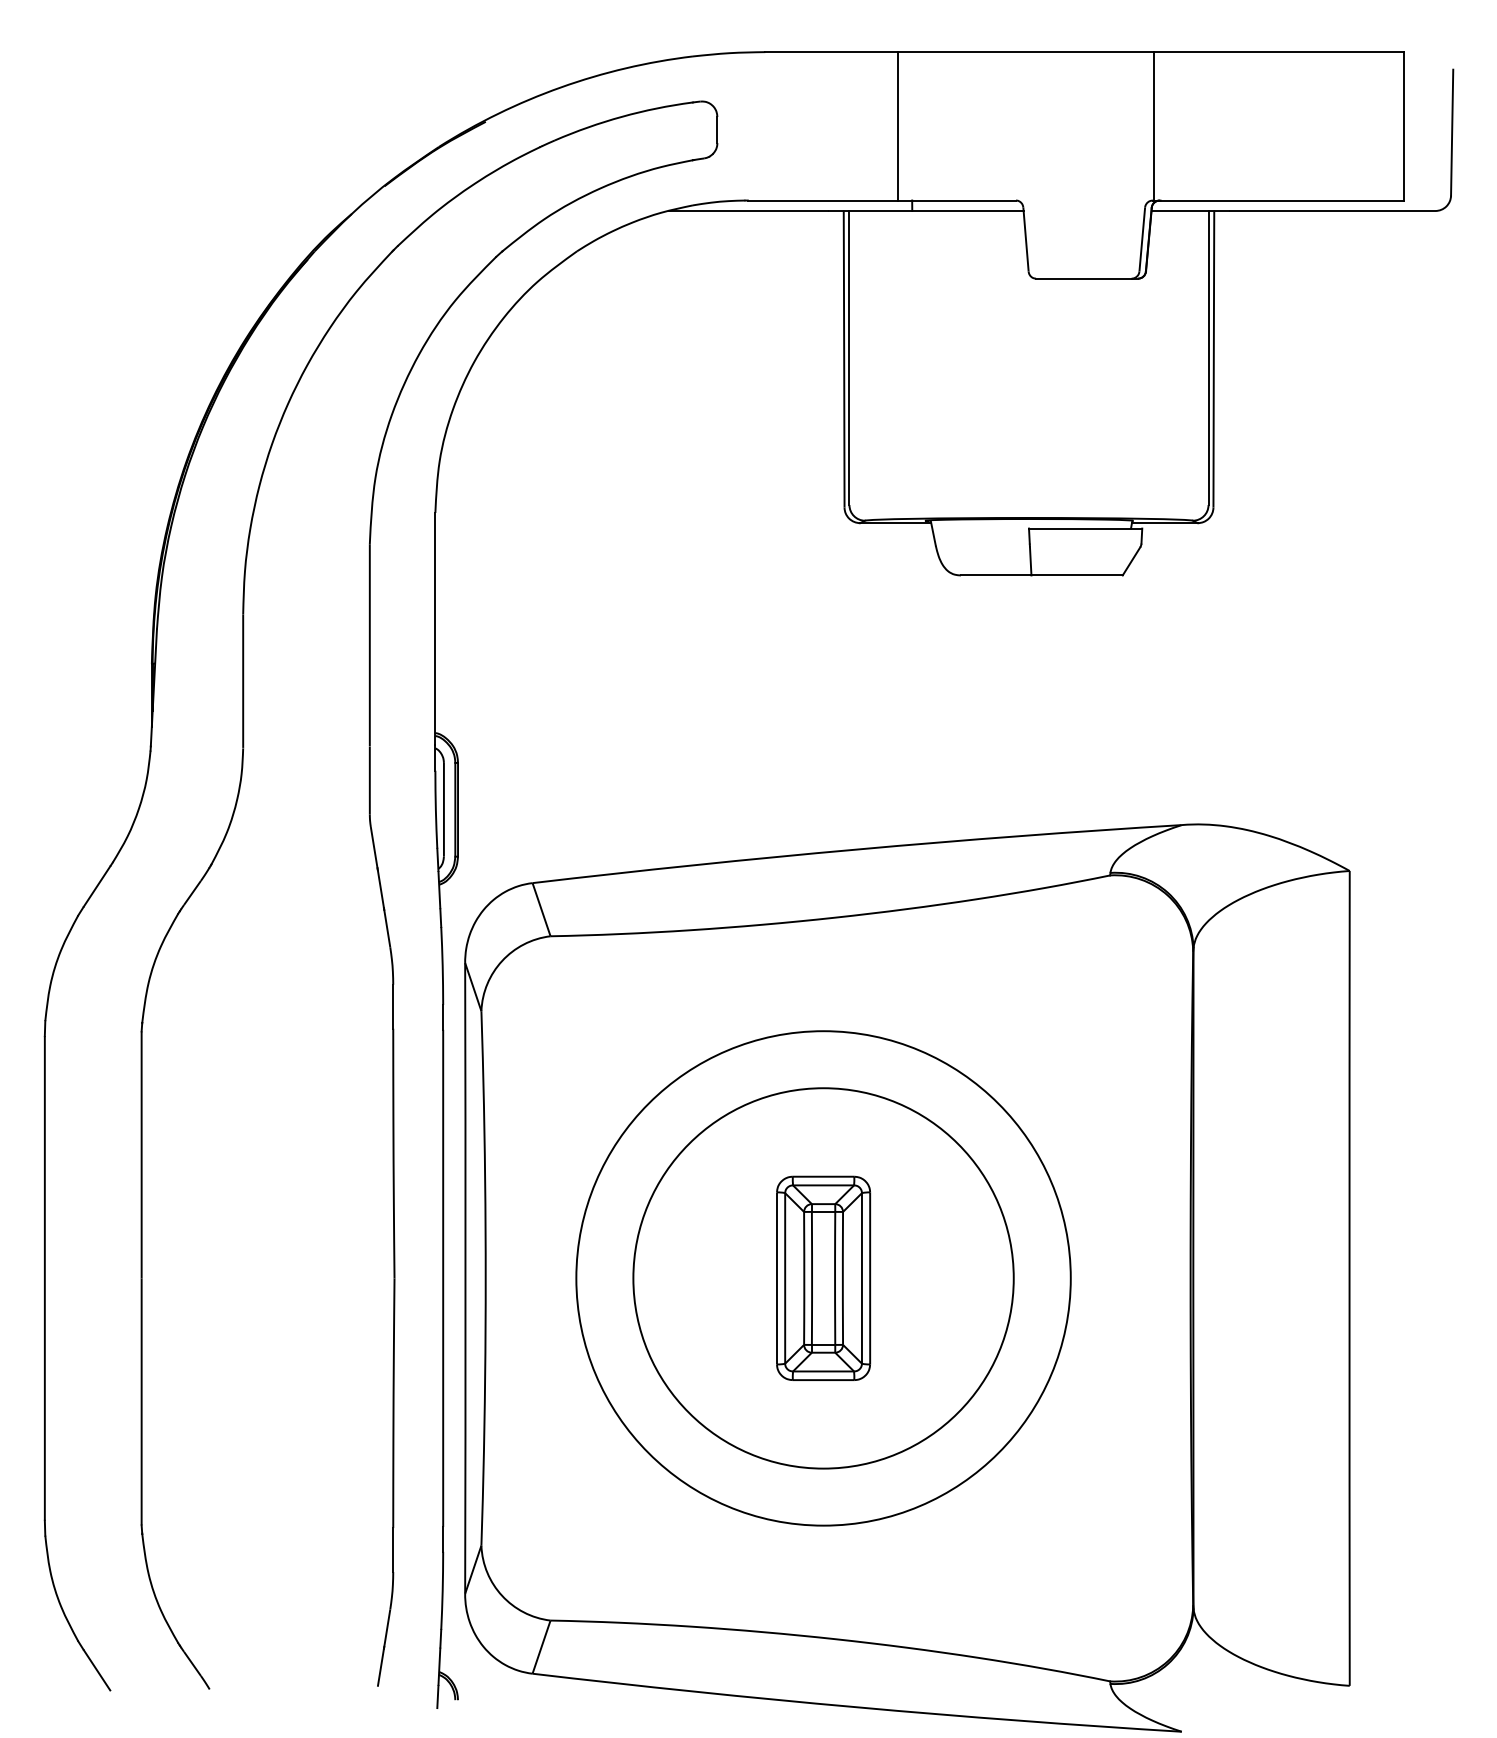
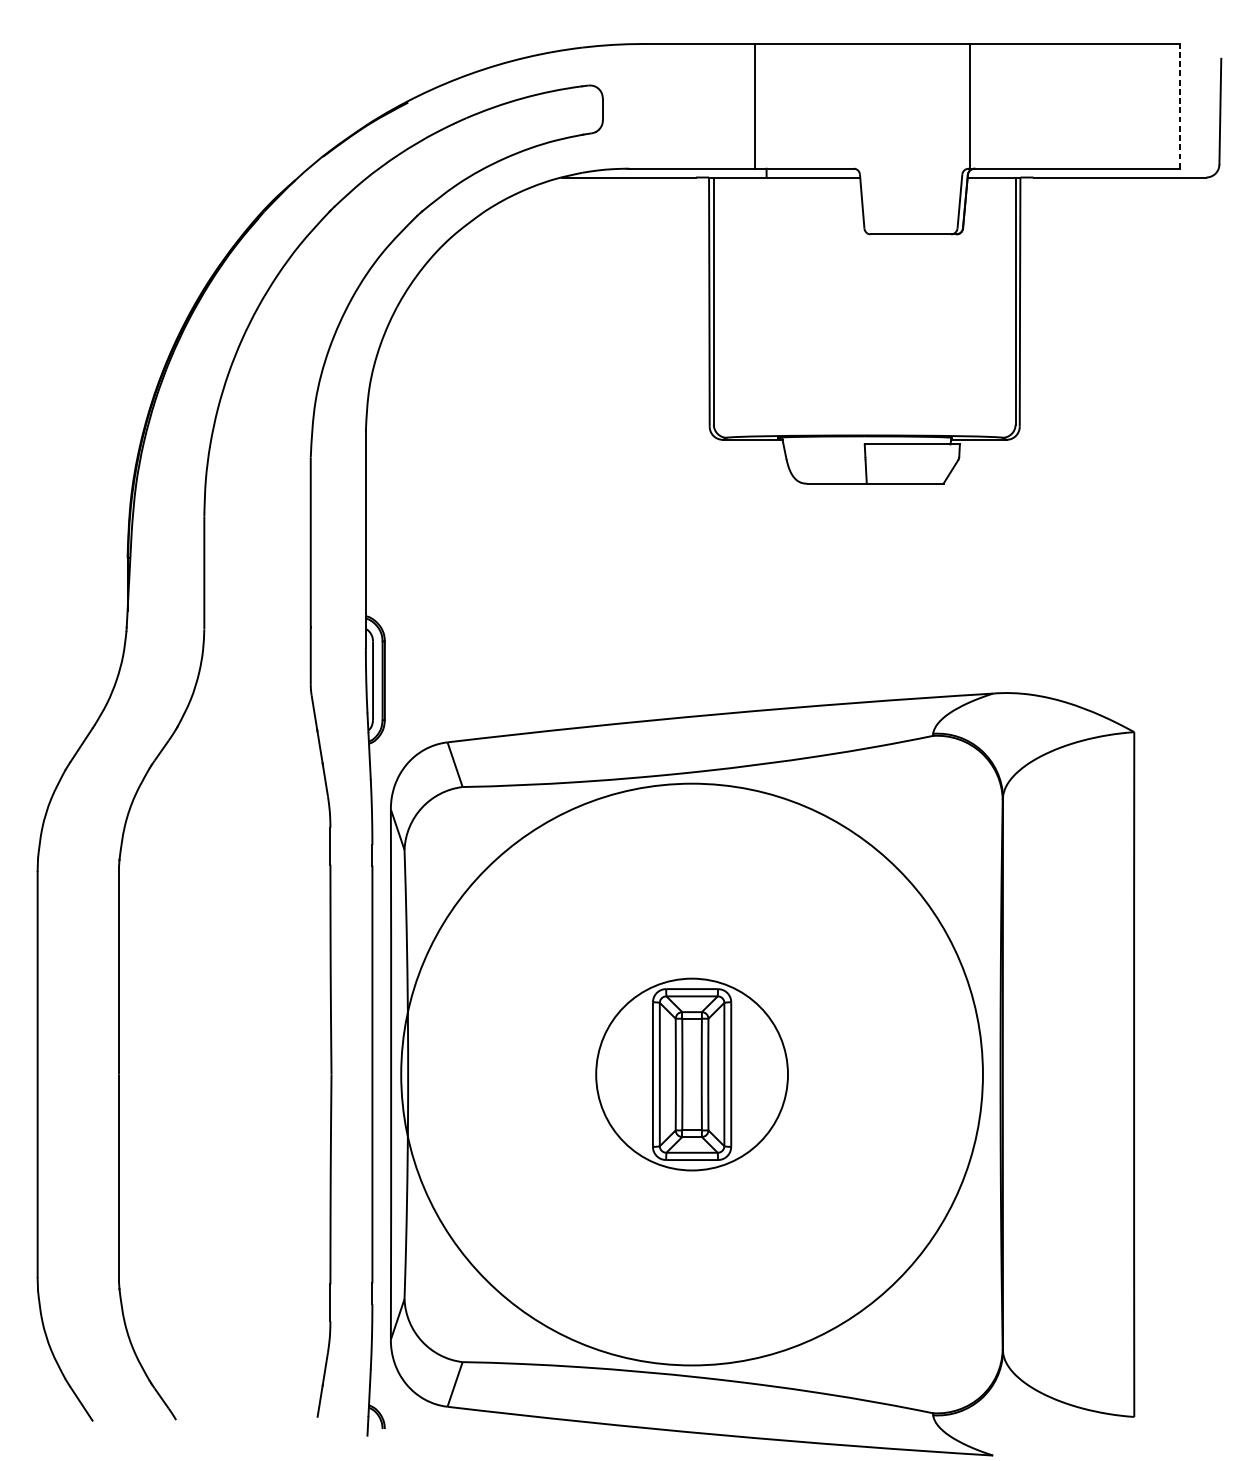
line: (1403, 125) -> (1179, 105), solid -> dashed
circle: (823, 1278) -> (692, 1074), size x0.6
circle: (823, 1278) -> (692, 1074), size x1.4

